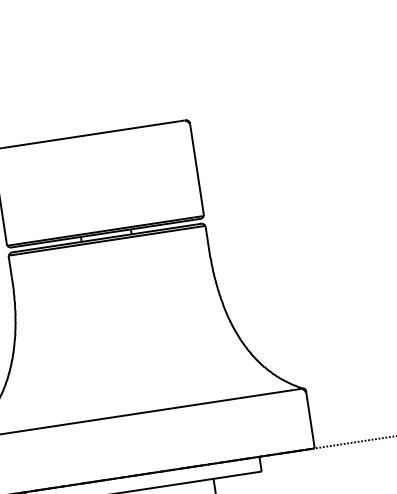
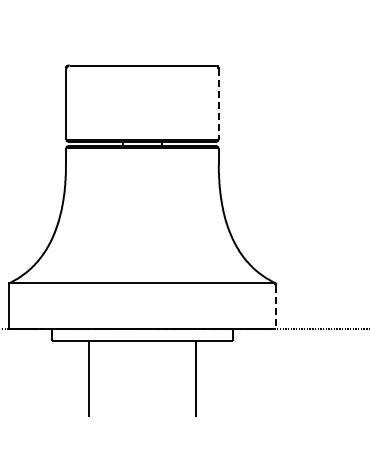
line: (196, 171) -> (218, 105), solid -> dashed
line: (310, 420) -> (276, 307), solid -> dashed

